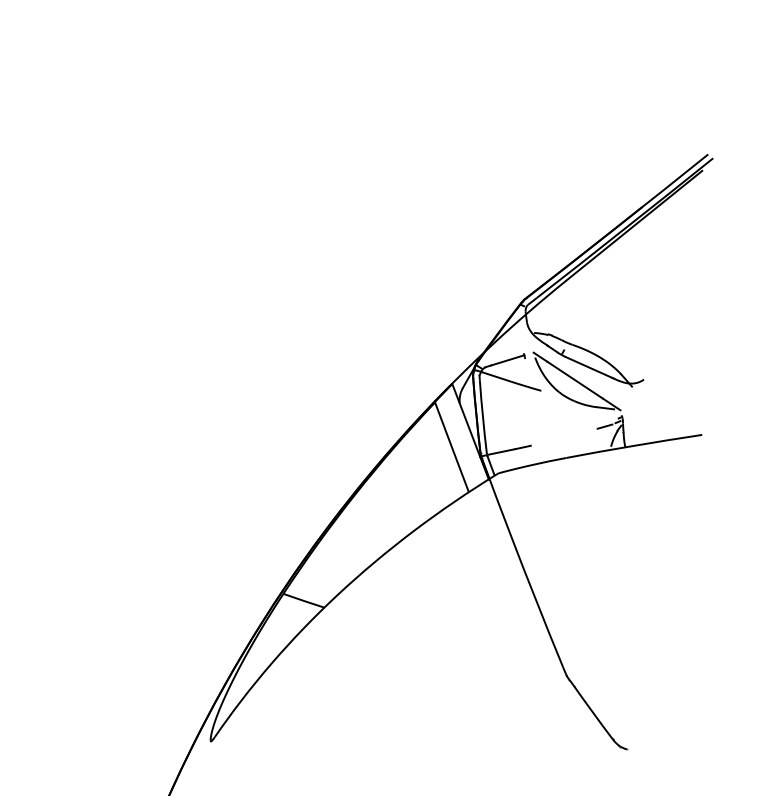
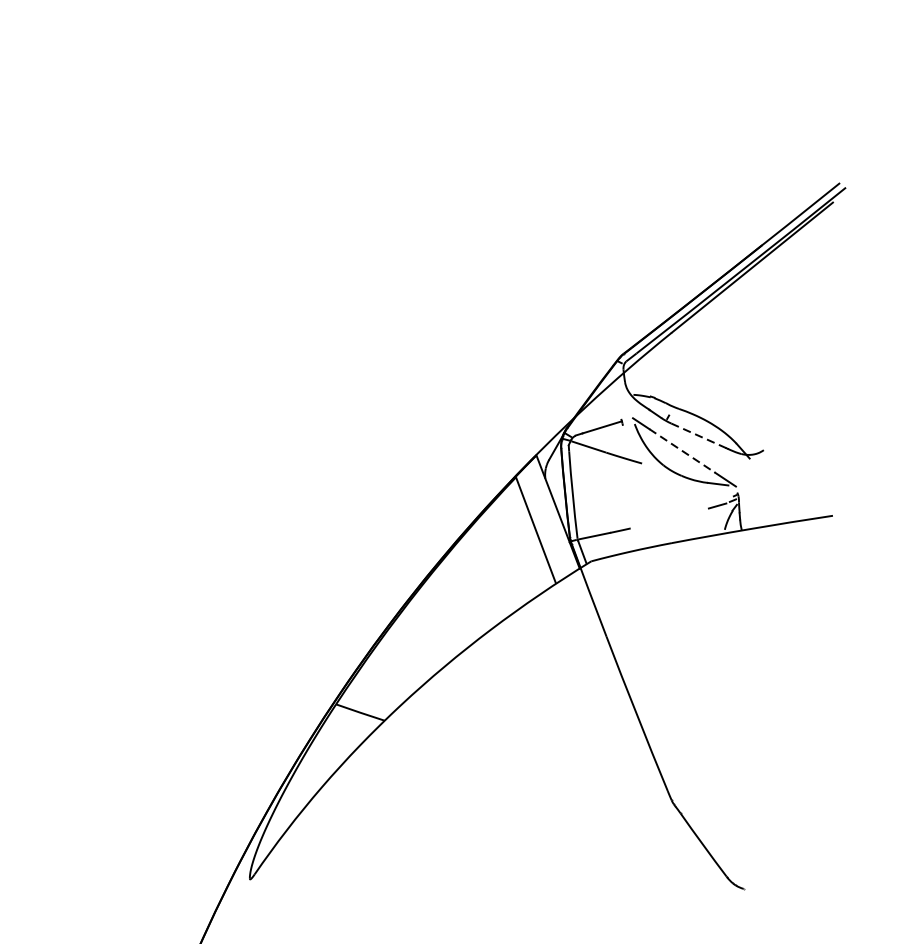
line: (589, 367) -> (699, 435), solid -> dashed
line: (575, 380) -> (682, 451), solid -> dashed

